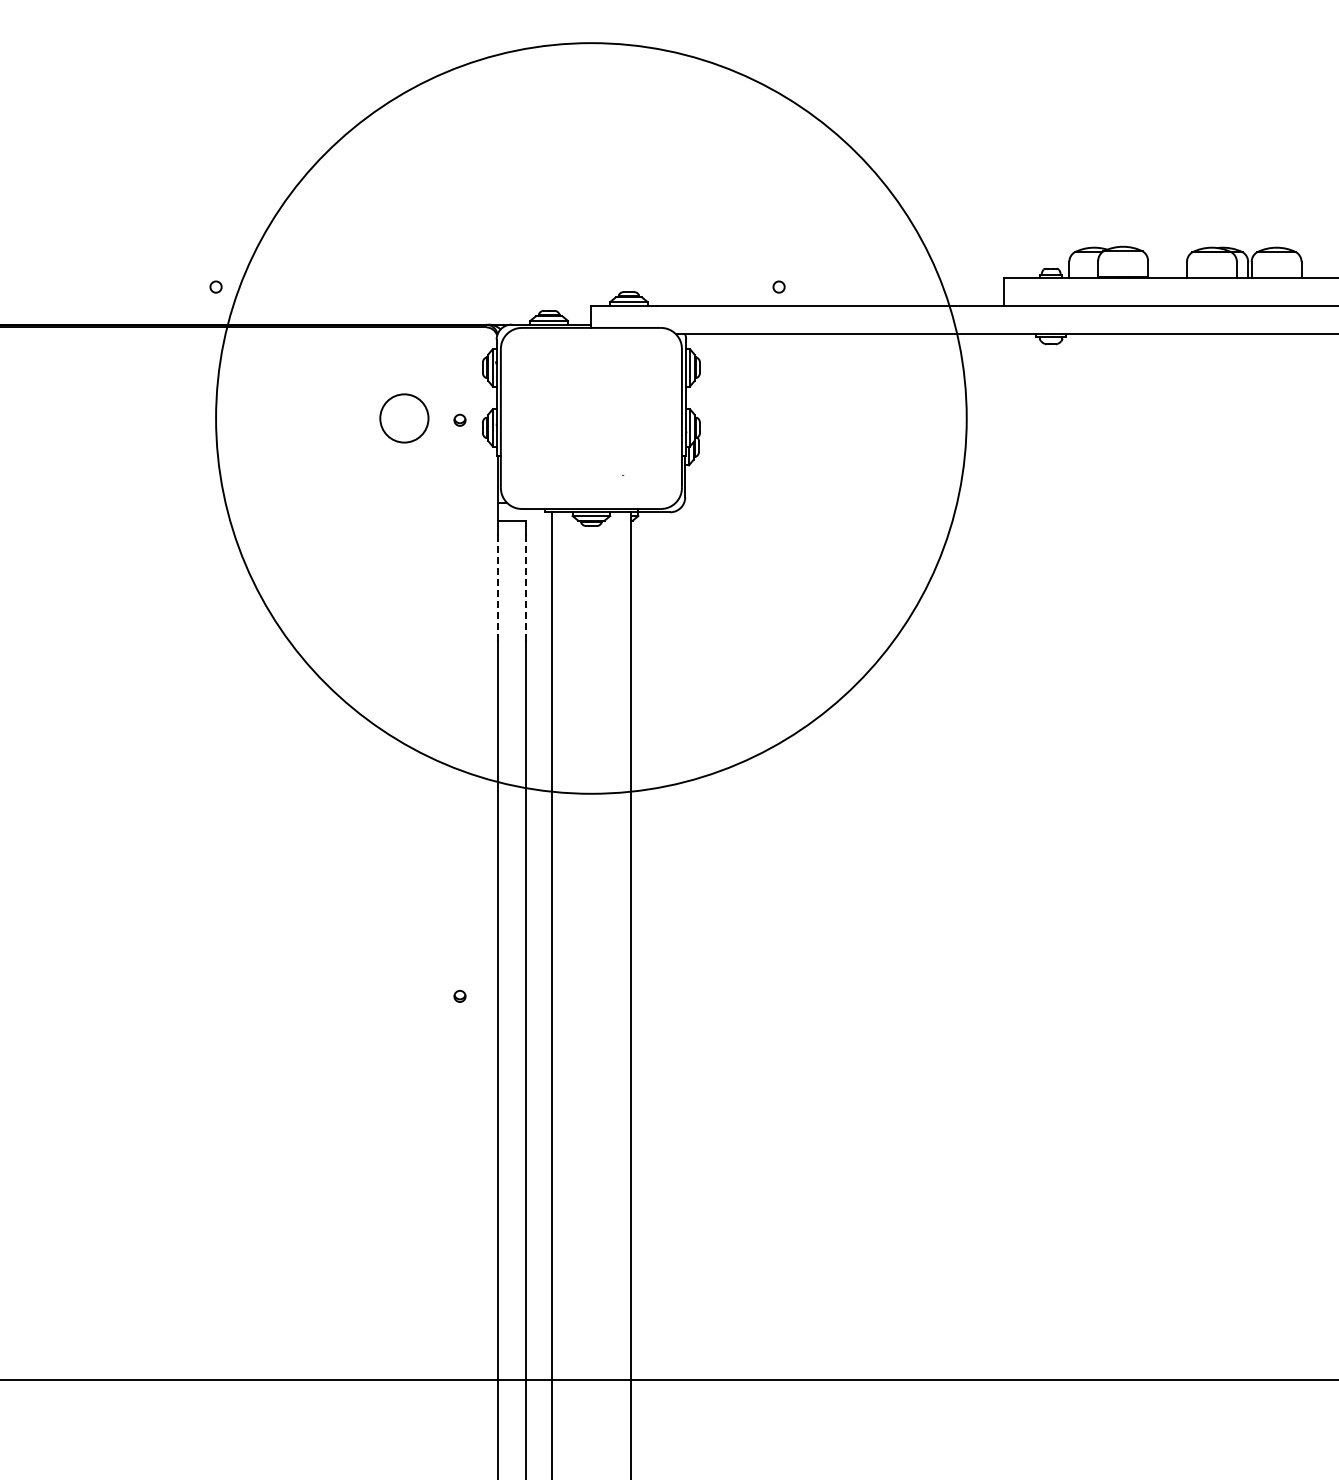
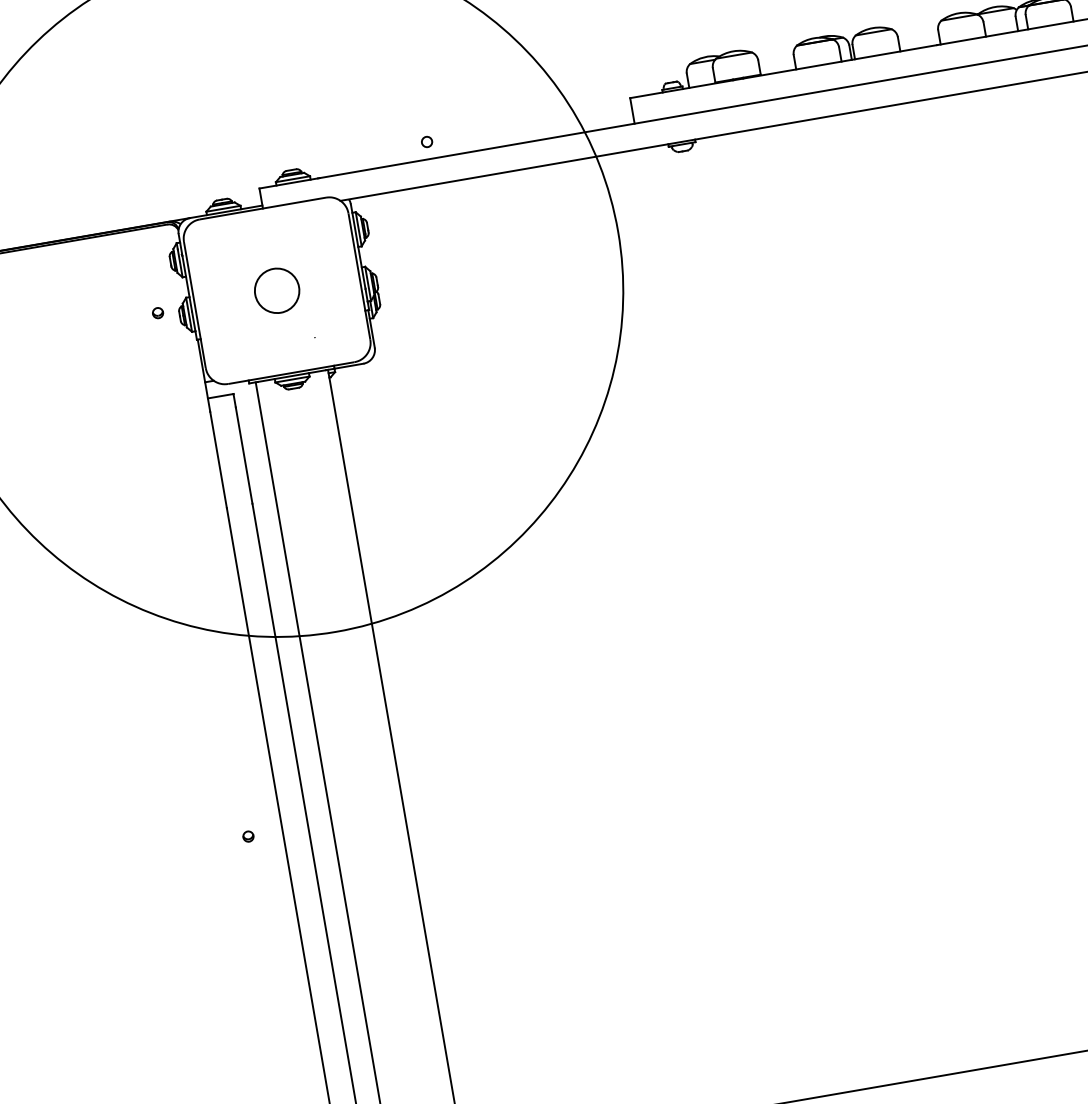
circle: (404, 418) -> (277, 290), moved
line: (497, 588) -> (218, 460), dashed -> solid
line: (525, 588) -> (243, 455), dashed -> solid

